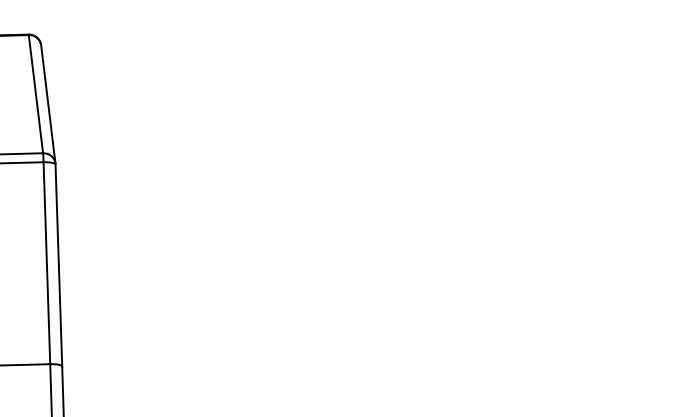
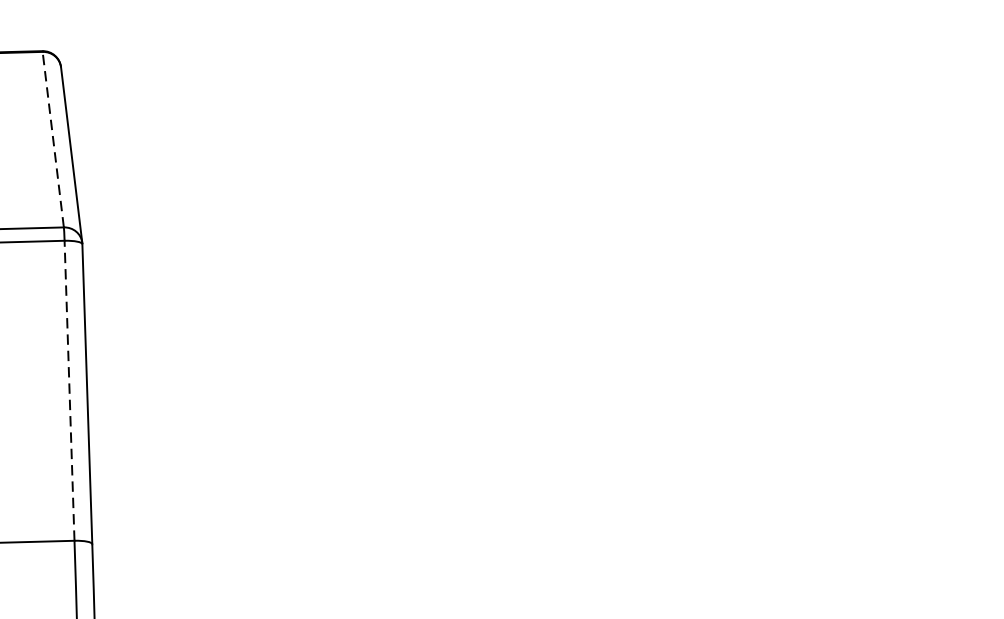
line: (35, 94) -> (52, 140), solid -> dashed
line: (46, 262) -> (68, 389), solid -> dashed

